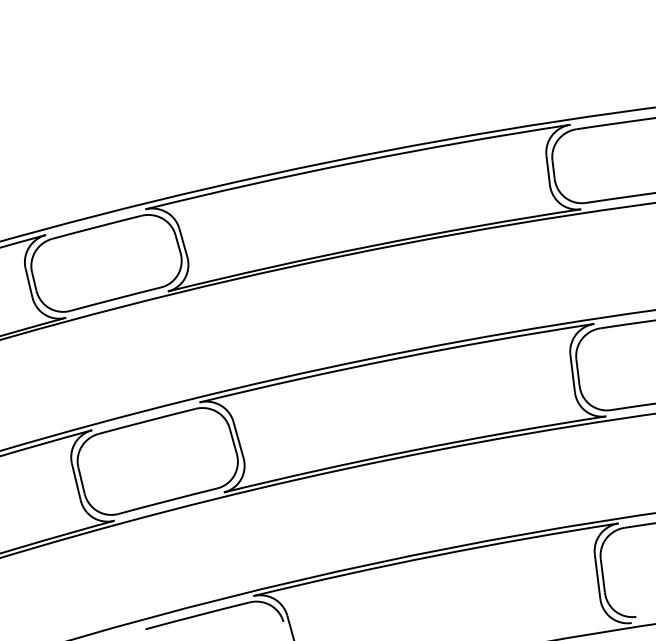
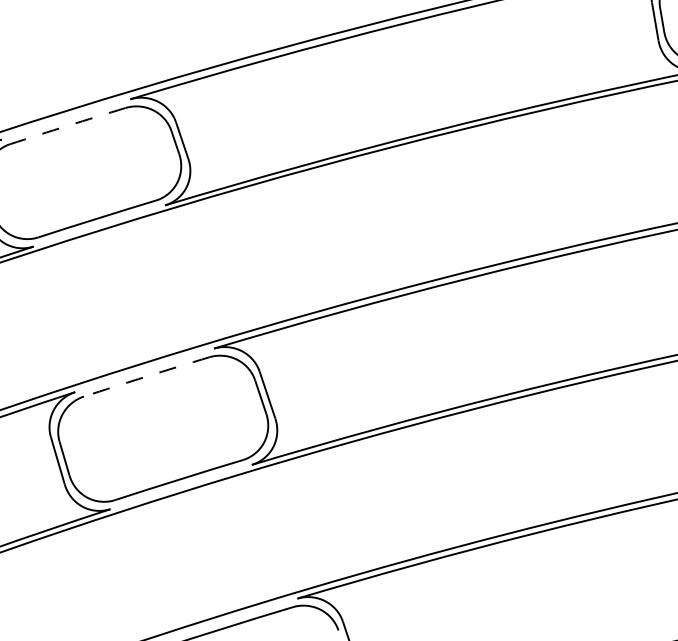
arc: (96, 227) -> (67, 126), solid -> dashed
arc: (147, 421) -> (147, 377), solid -> dashed

